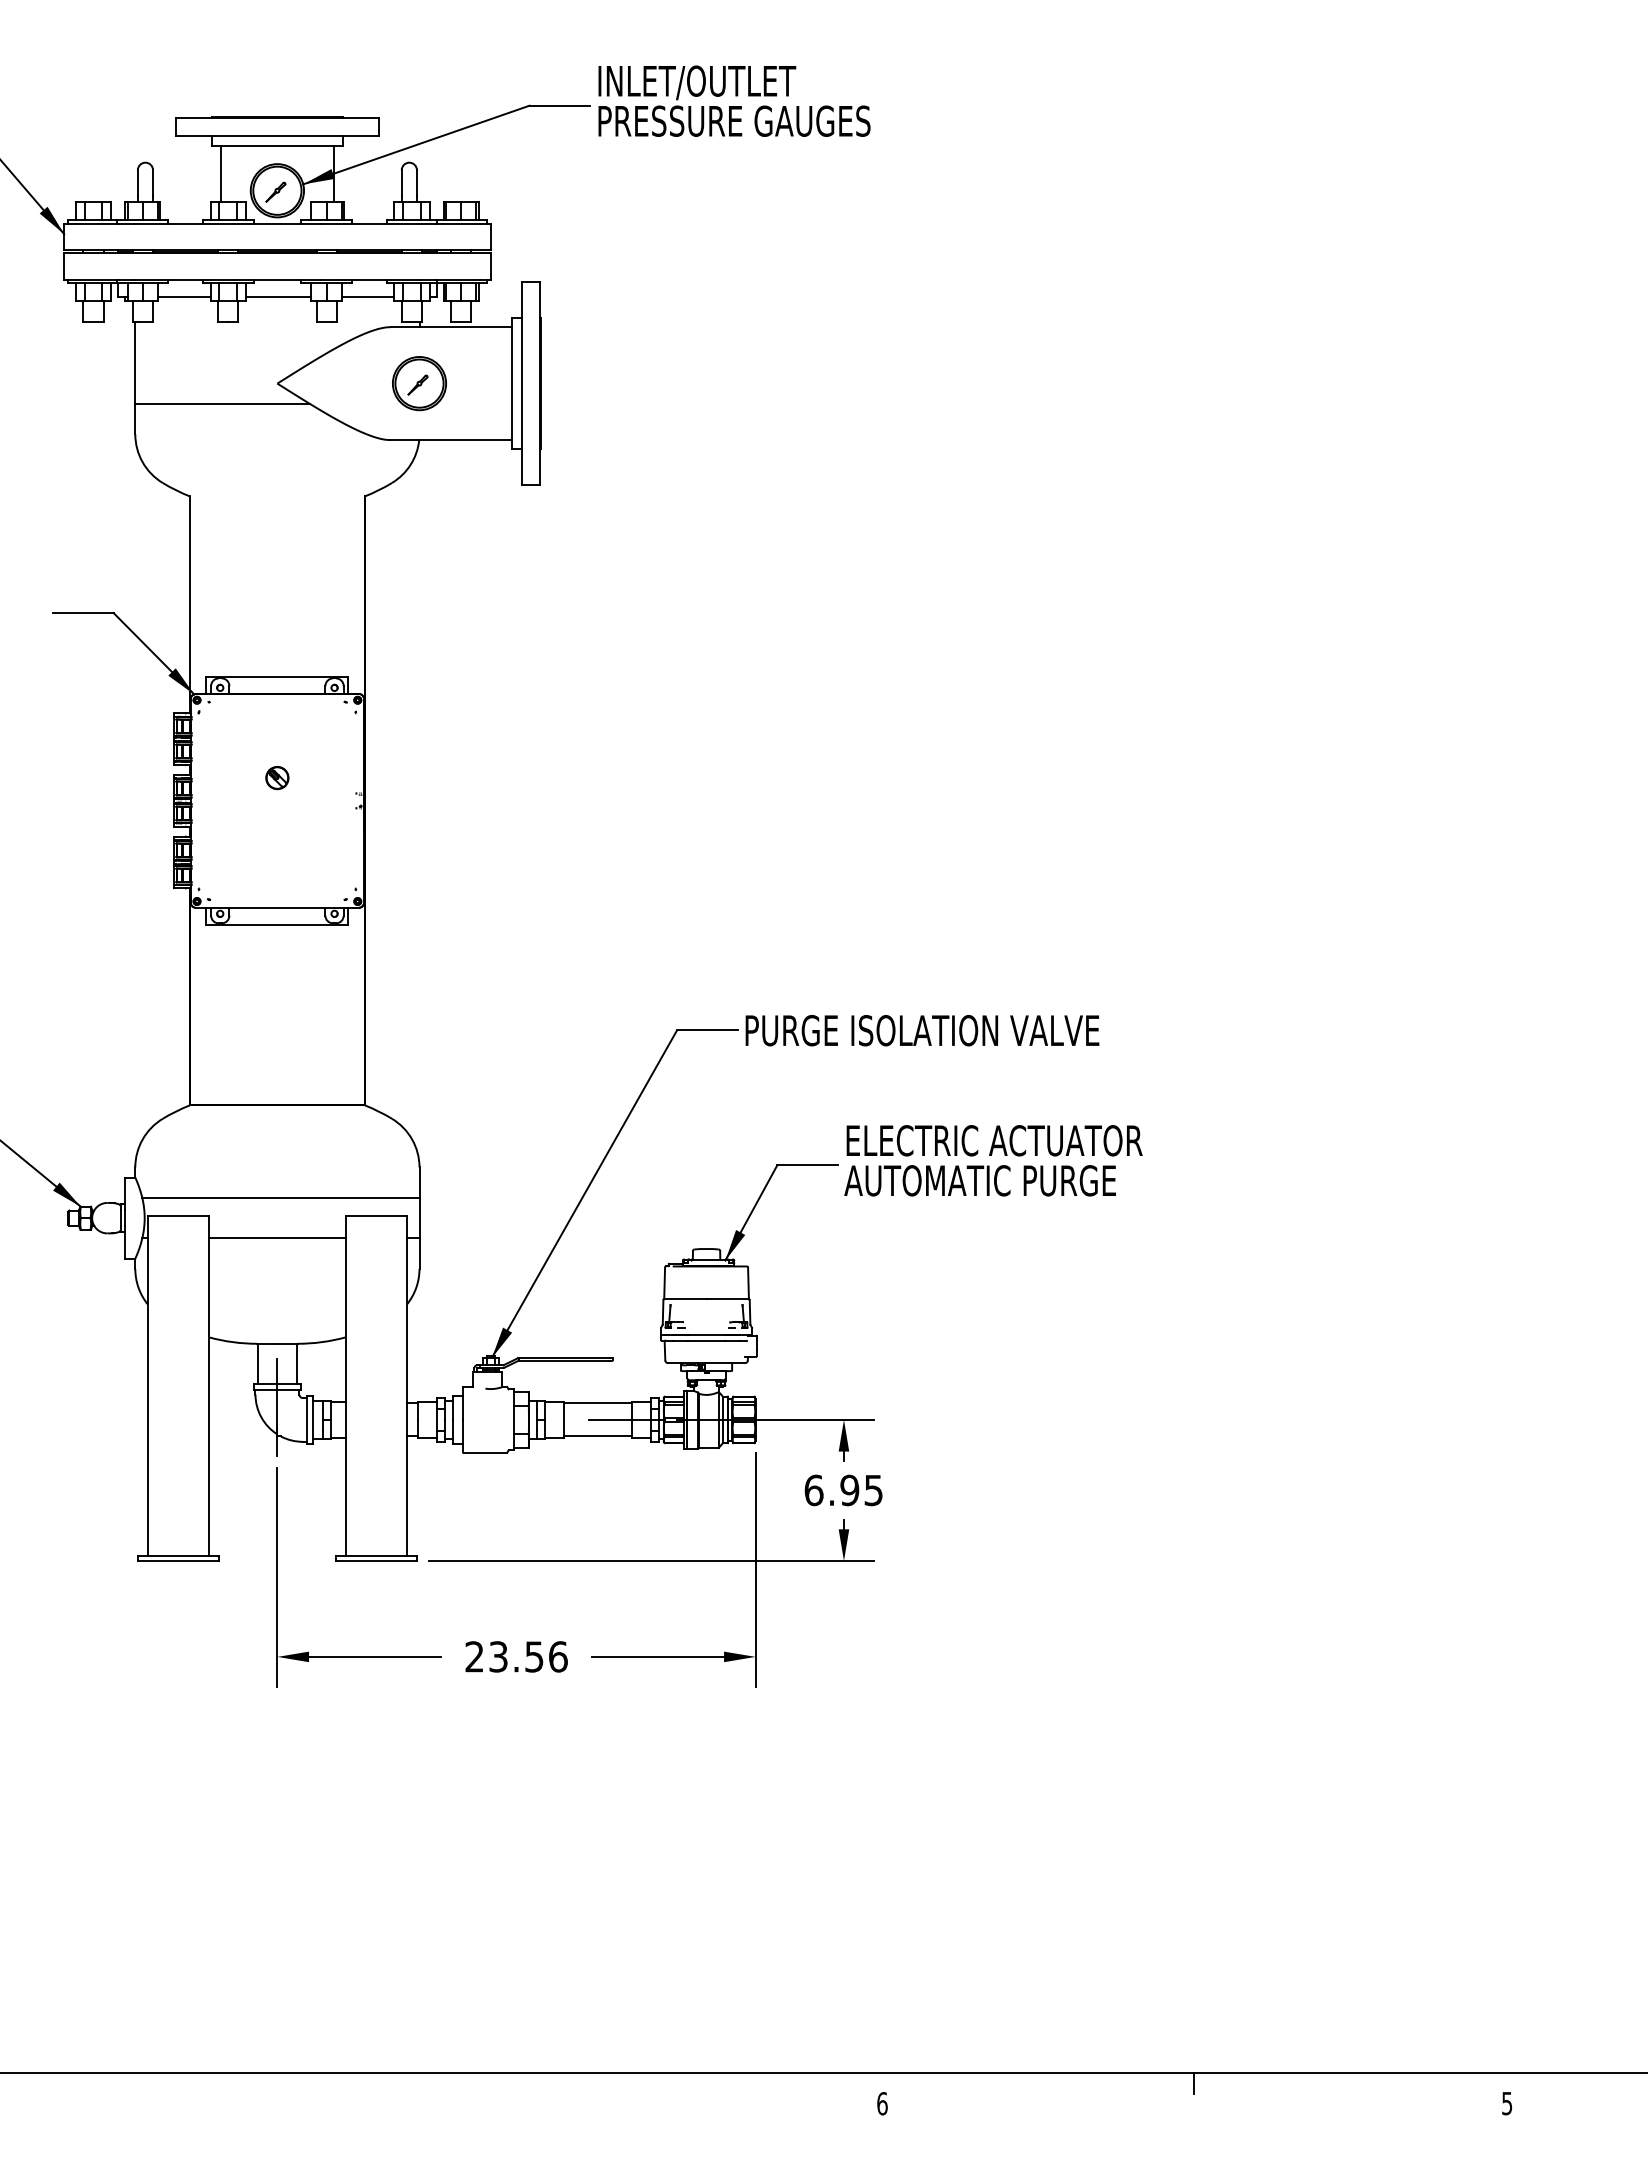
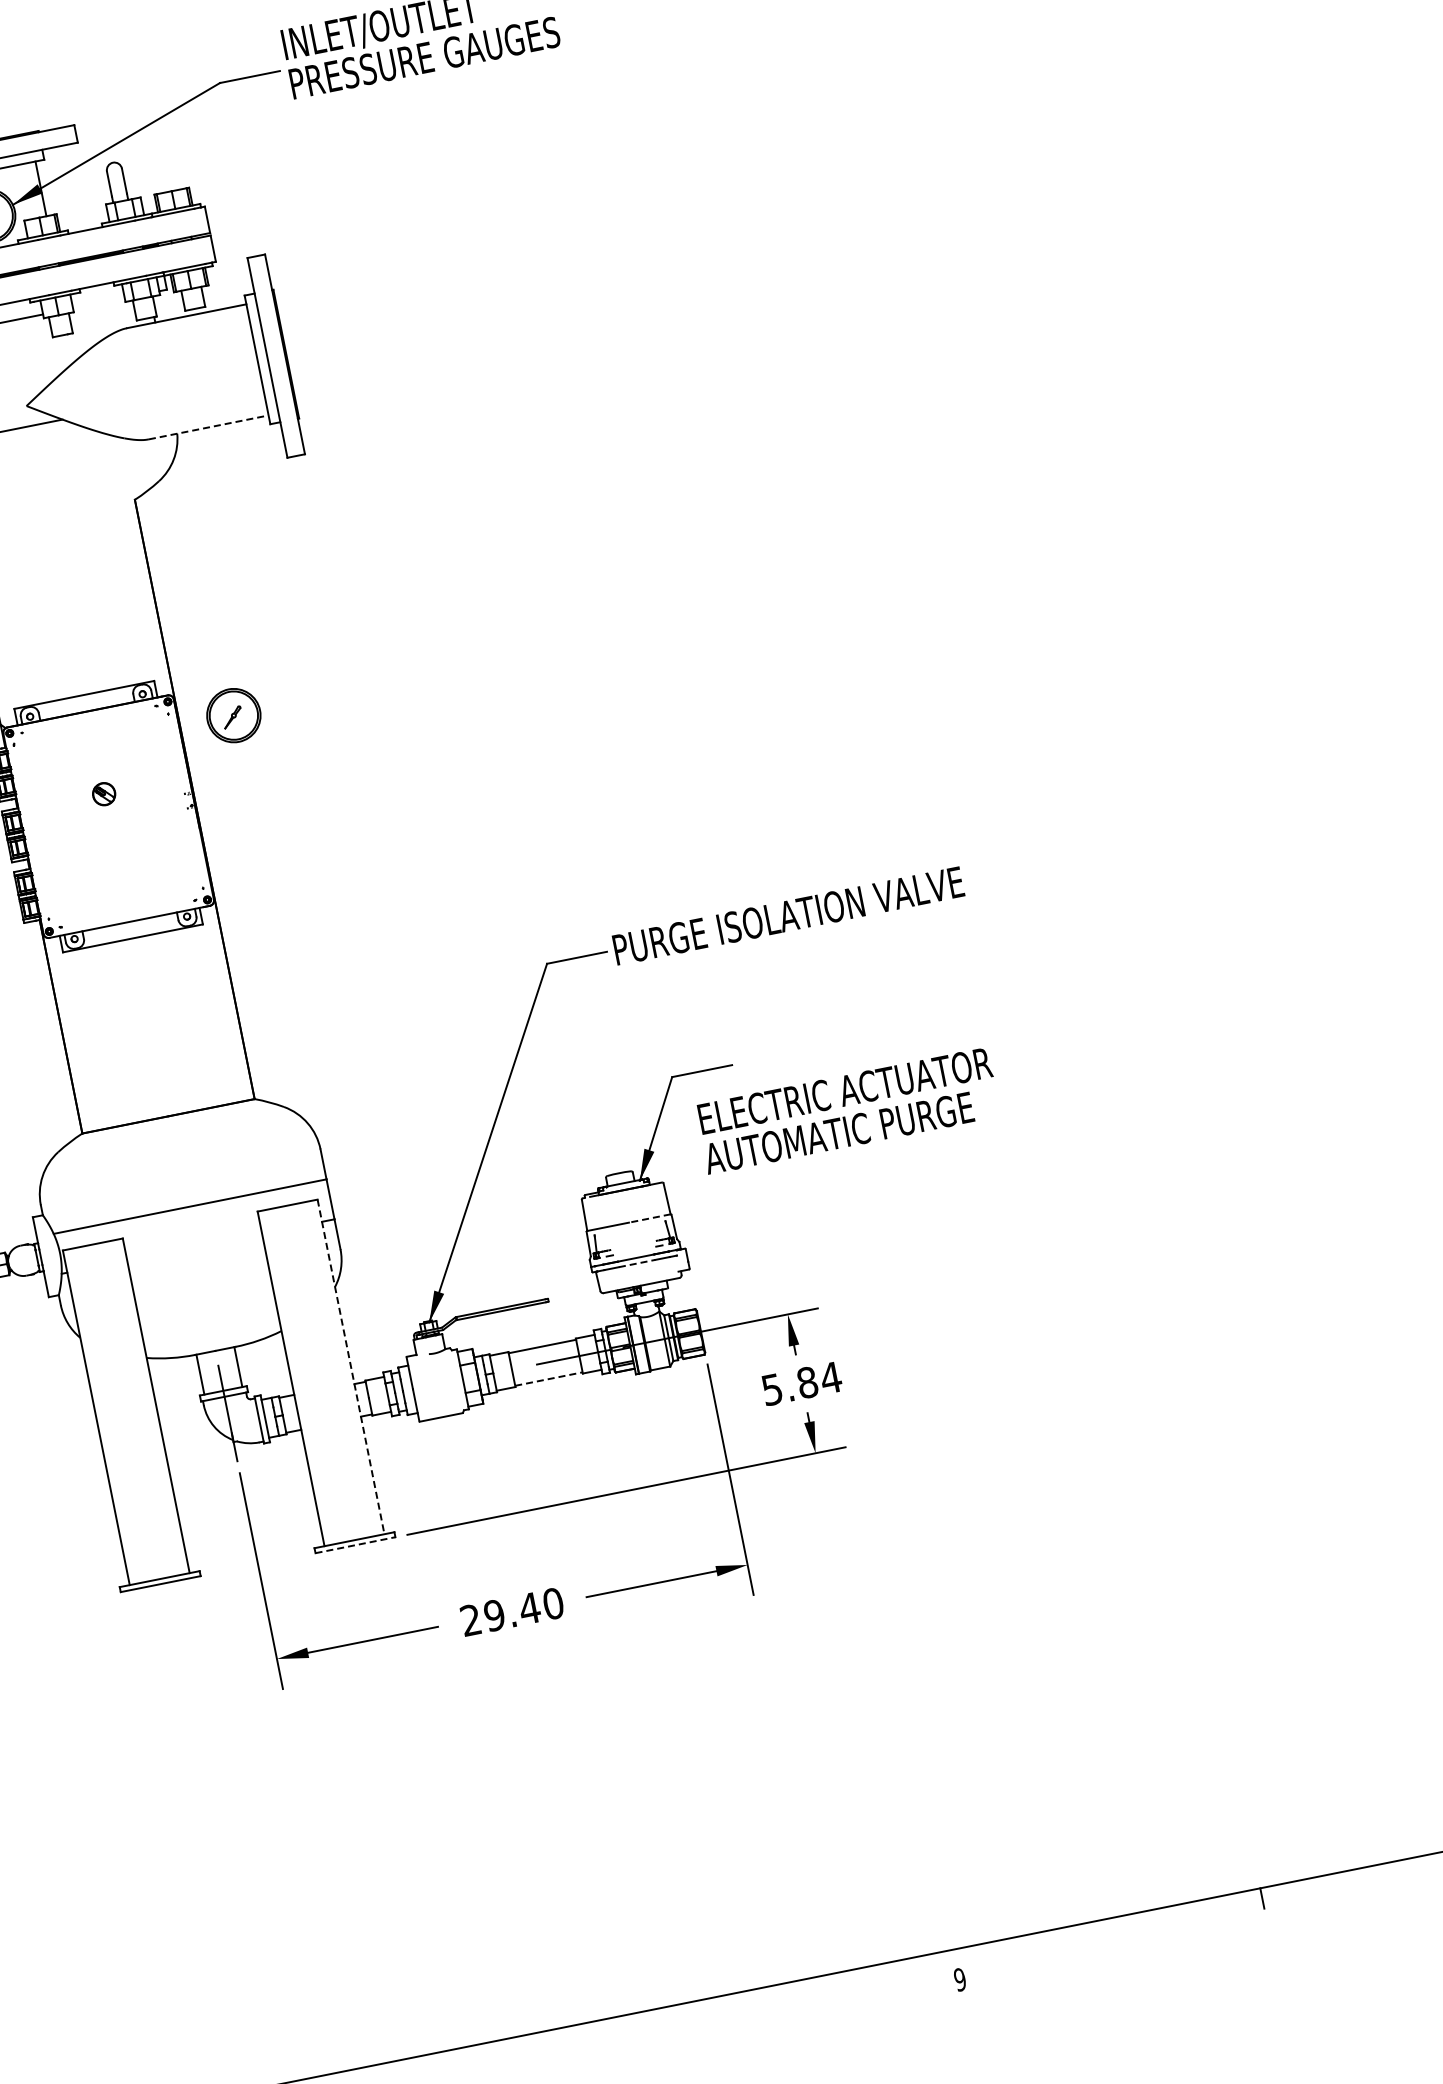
line: (367, 297) -> (98, 303), removed
part: (419, 383) -> (233, 715), moved
line: (451, 440) -> (209, 427), solid -> dashed
text: (993, 1160) -> (847, 1110), moved
line: (276, 1238) -> (193, 1247), removed
line: (727, 1299) -> (649, 1218), solid -> dashed
line: (706, 1340) -> (636, 1263), solid -> dashed
line: (406, 1386) -> (350, 1367), solid -> dashed
line: (598, 1436) -> (549, 1379), solid -> dashed
text: (843, 1490) -> (801, 1383), 6.95 -> 5.84
line: (376, 1561) -> (355, 1545), solid -> dashed
text: (528, 1656) -> (523, 1609), 23.56 -> 29.40
text: (882, 2103) -> (960, 1979), 6 -> 9

